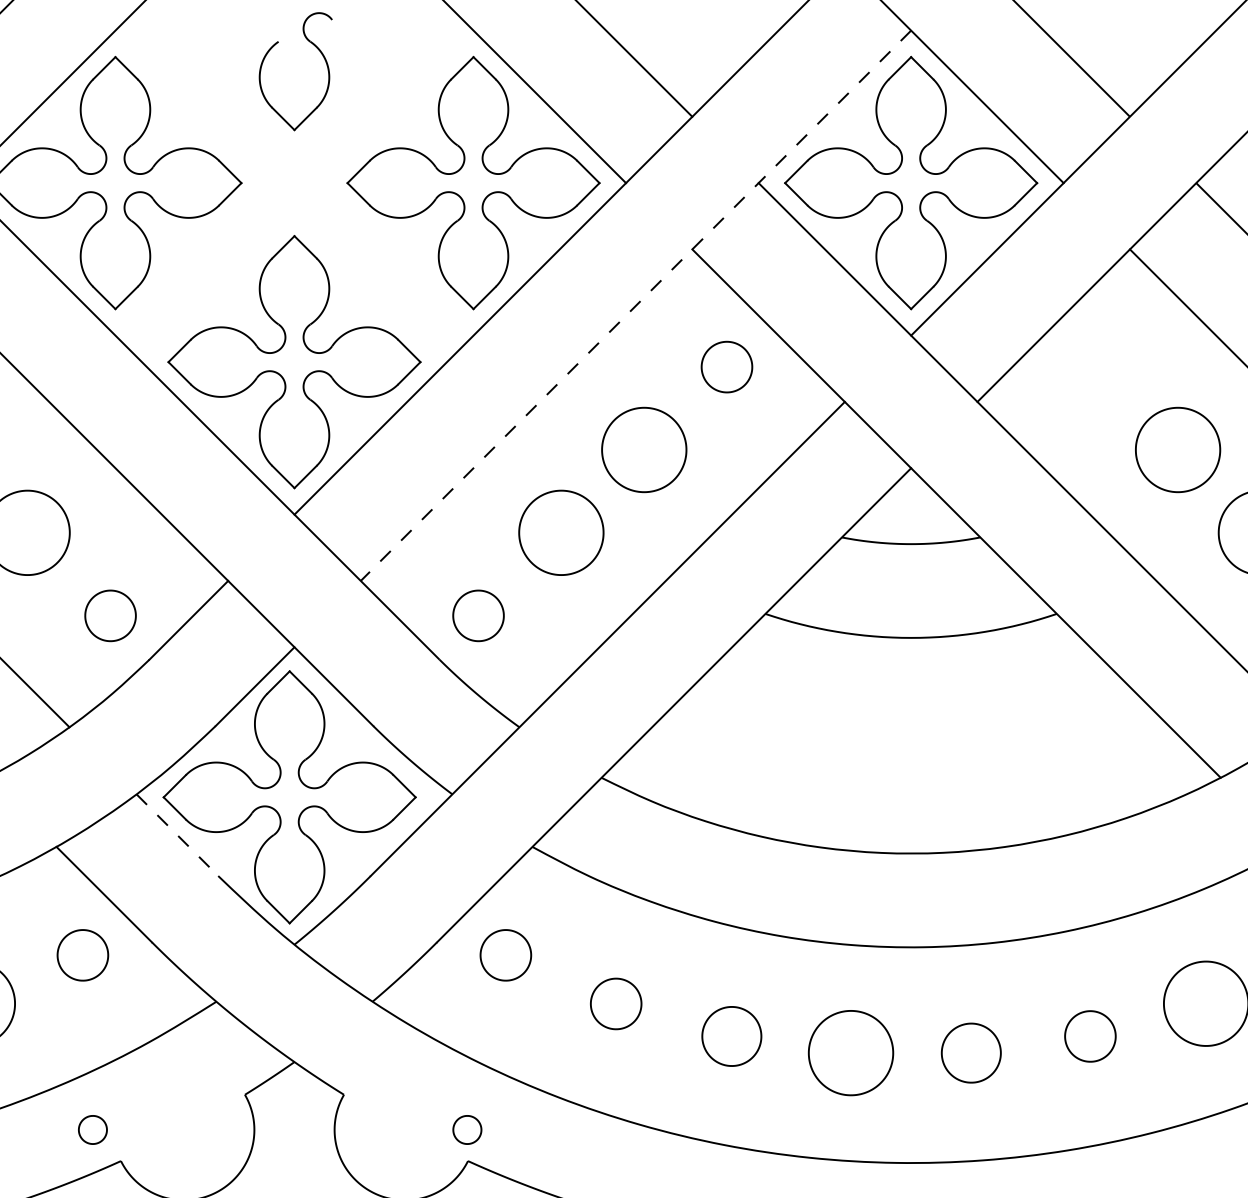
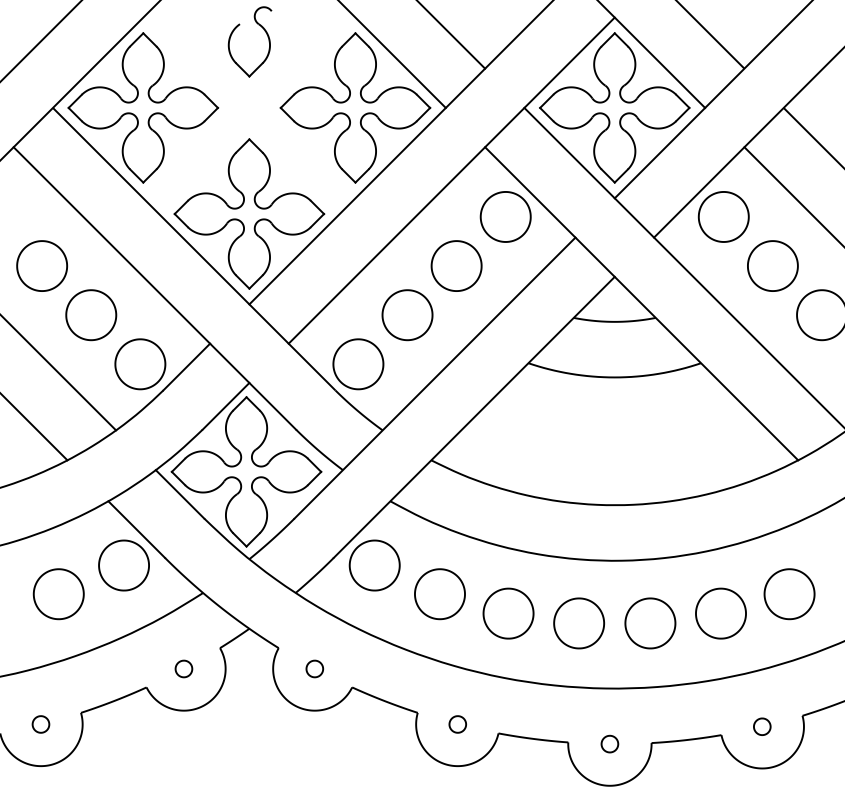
line: (635, 305) -> (451, 180), dashed -> solid
part: (726, 366) -> (505, 216), size x1.67
part: (1094, 366) -> (723, 216), added
part: (110, 616) -> (140, 364), size x1.67
part: (478, 616) -> (358, 364), size x1.67
line: (178, 835) -> (180, 494), dashed -> solid
part: (82, 955) -> (123, 565), size x1.67
part: (505, 955) -> (374, 565), size x1.67
part: (615, 1004) -> (439, 594), size x1.67
part: (731, 1036) -> (508, 613), size x1.43
part: (1089, 1036) -> (720, 613), size x1.67
part: (971, 1053) -> (650, 623), size x1.43
part: (92, 1129) -> (183, 668), moved
part: (466, 1129) -> (314, 668), moved

